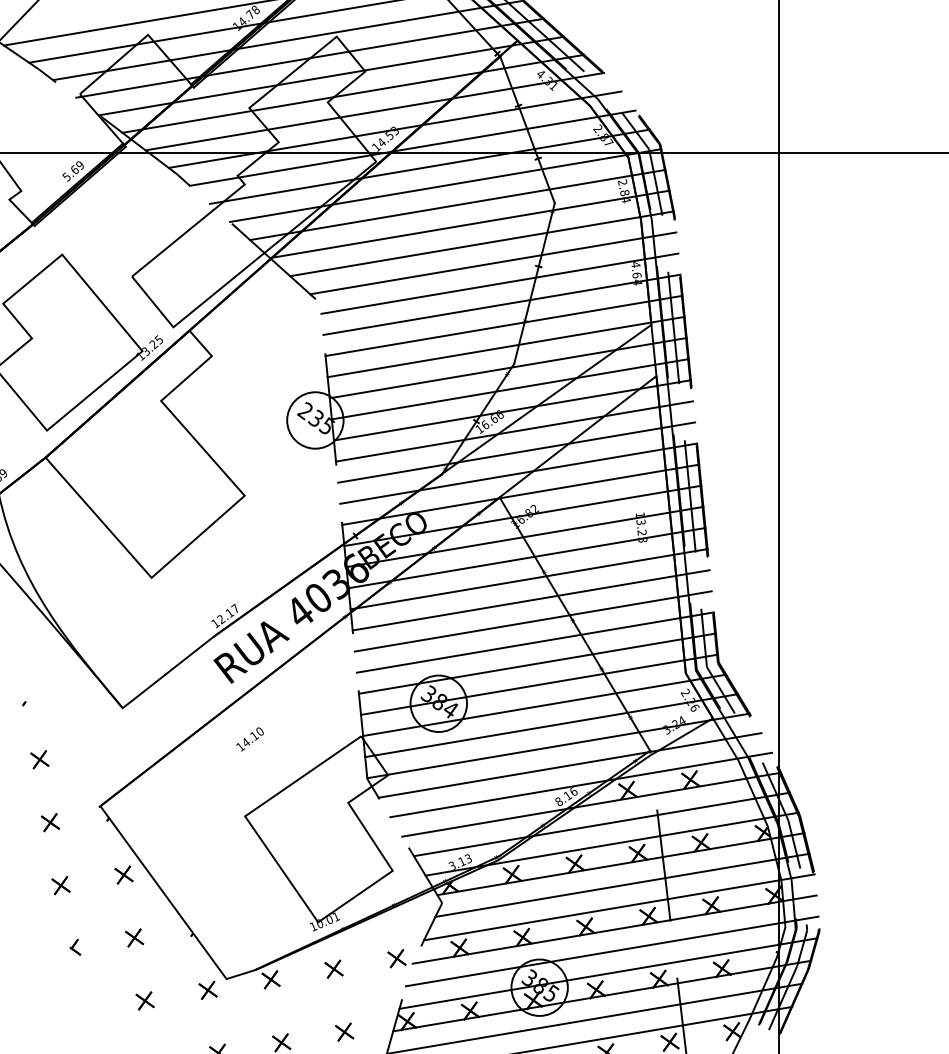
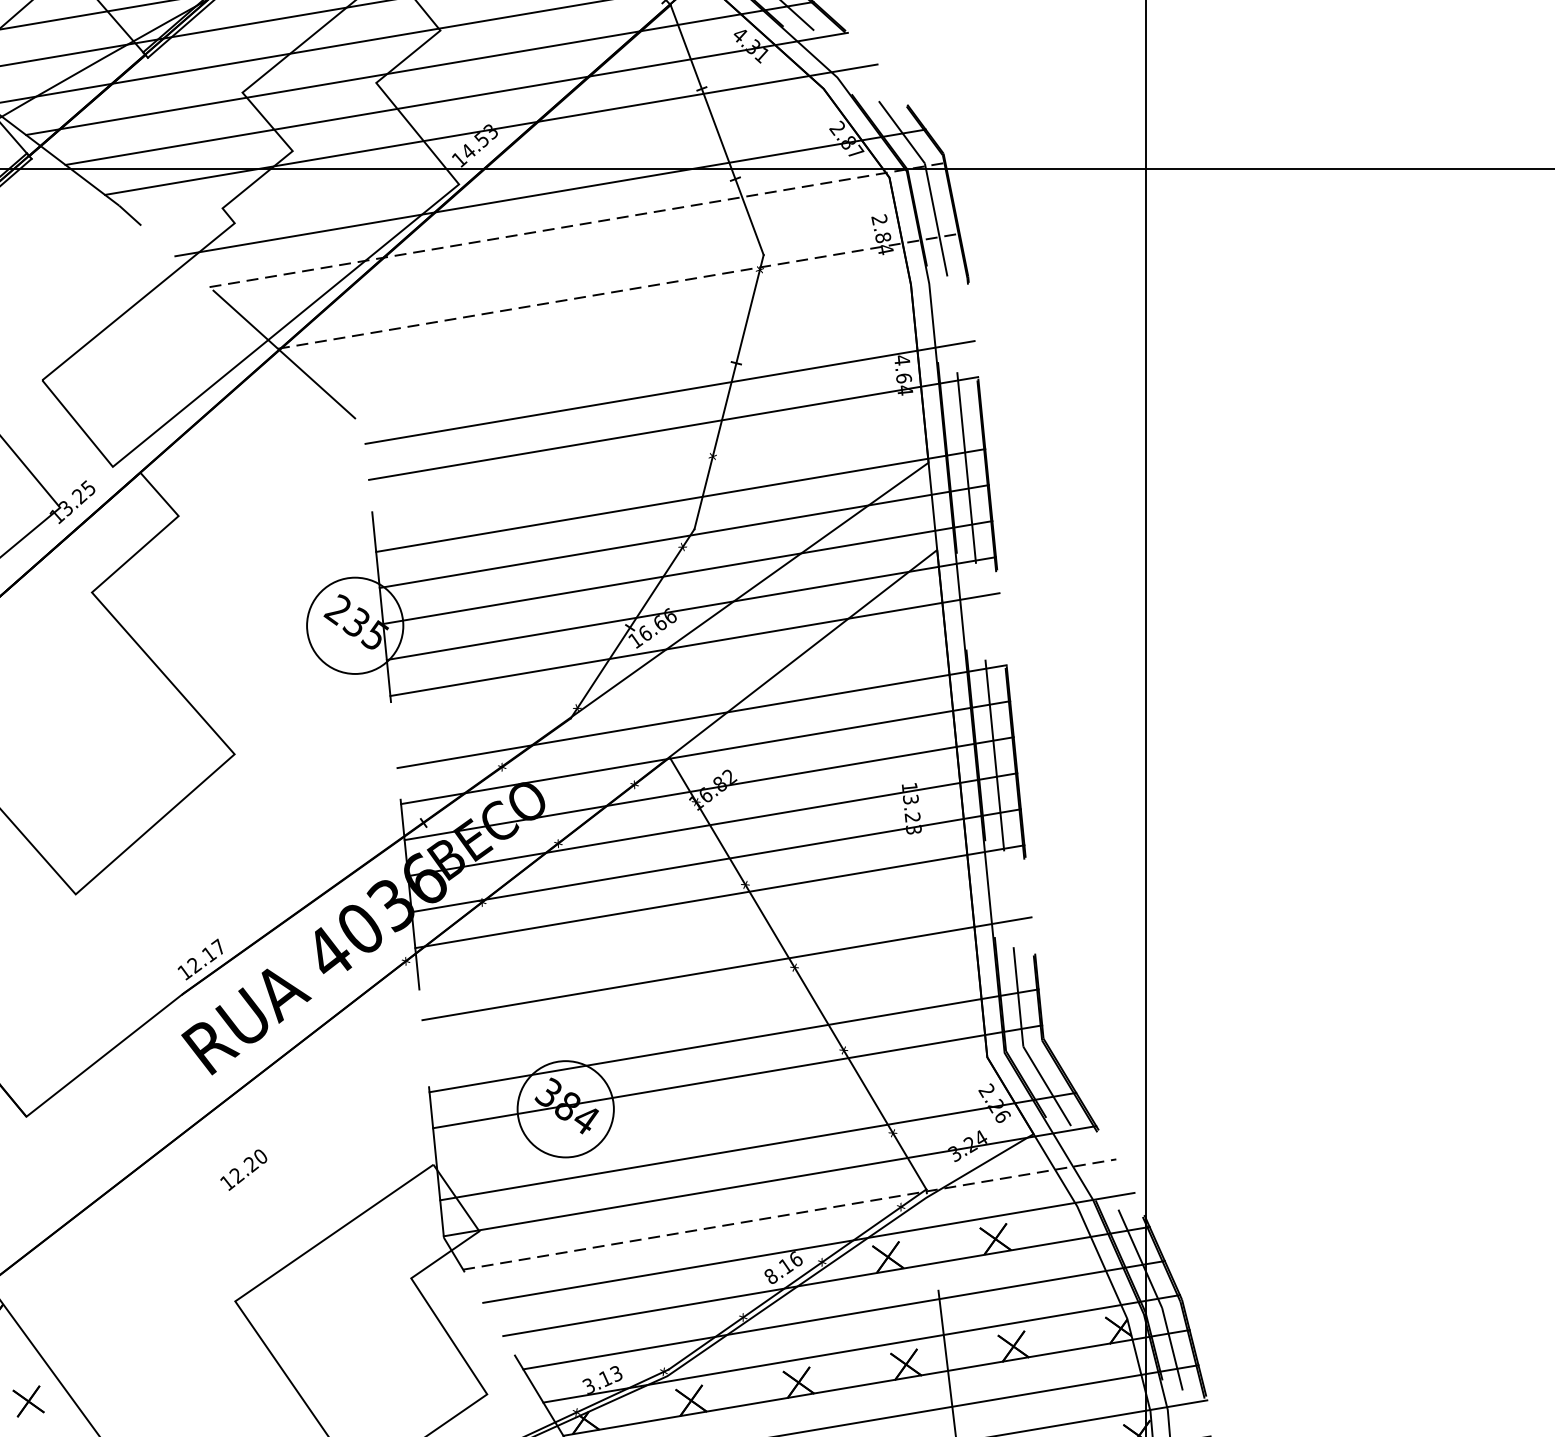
line: (412, 147) -> (520, 160), removed
line: (445, 185) -> (577, 224), solid -> dashed
line: (457, 204) -> (597, 257), removed
line: (469, 224) -> (618, 291), solid -> dashed
line: (481, 243) -> (638, 323), removed
line: (493, 263) -> (659, 357), removed
line: (503, 325) -> (676, 463), removed
line: (516, 452) -> (698, 680), removed
line: (530, 600) -> (722, 933), removed
line: (534, 642) -> (729, 1004), removed
line: (544, 704) -> (746, 1110), removed
text: (248, 739) -> (241, 1170), 14.10 -> 12.20
line: (570, 765) -> (790, 1214), solid -> dashed

